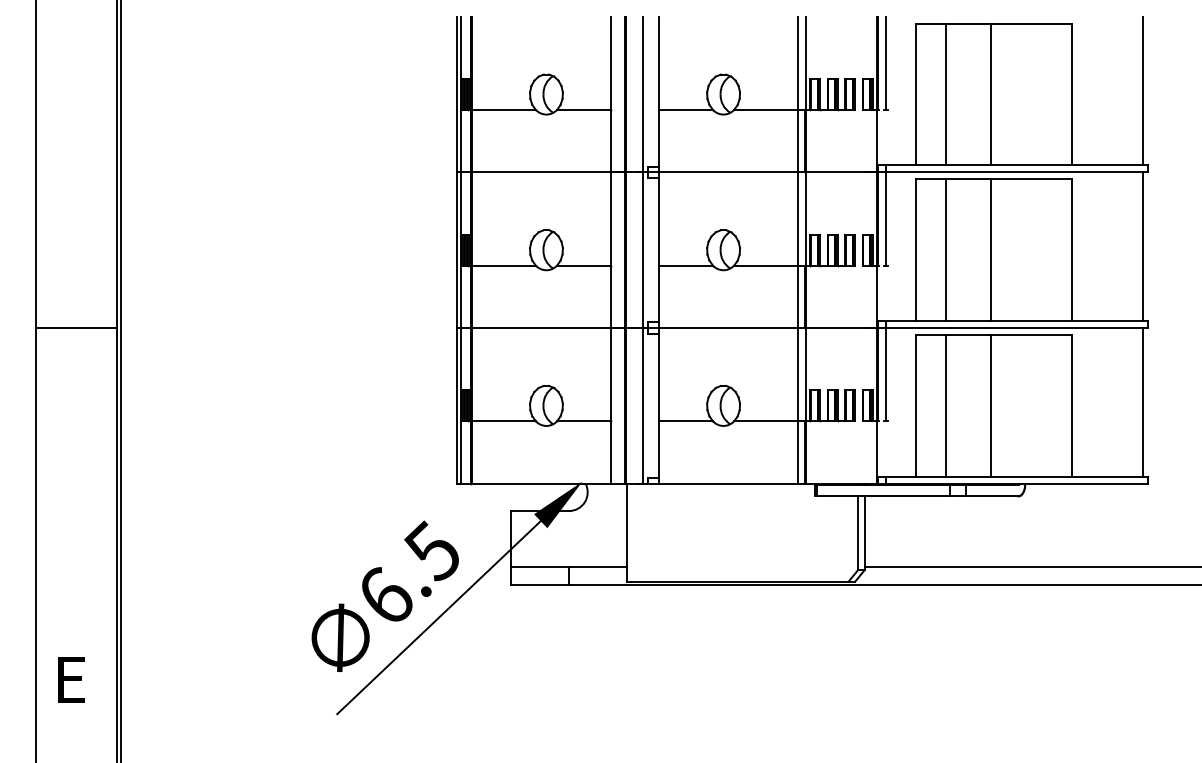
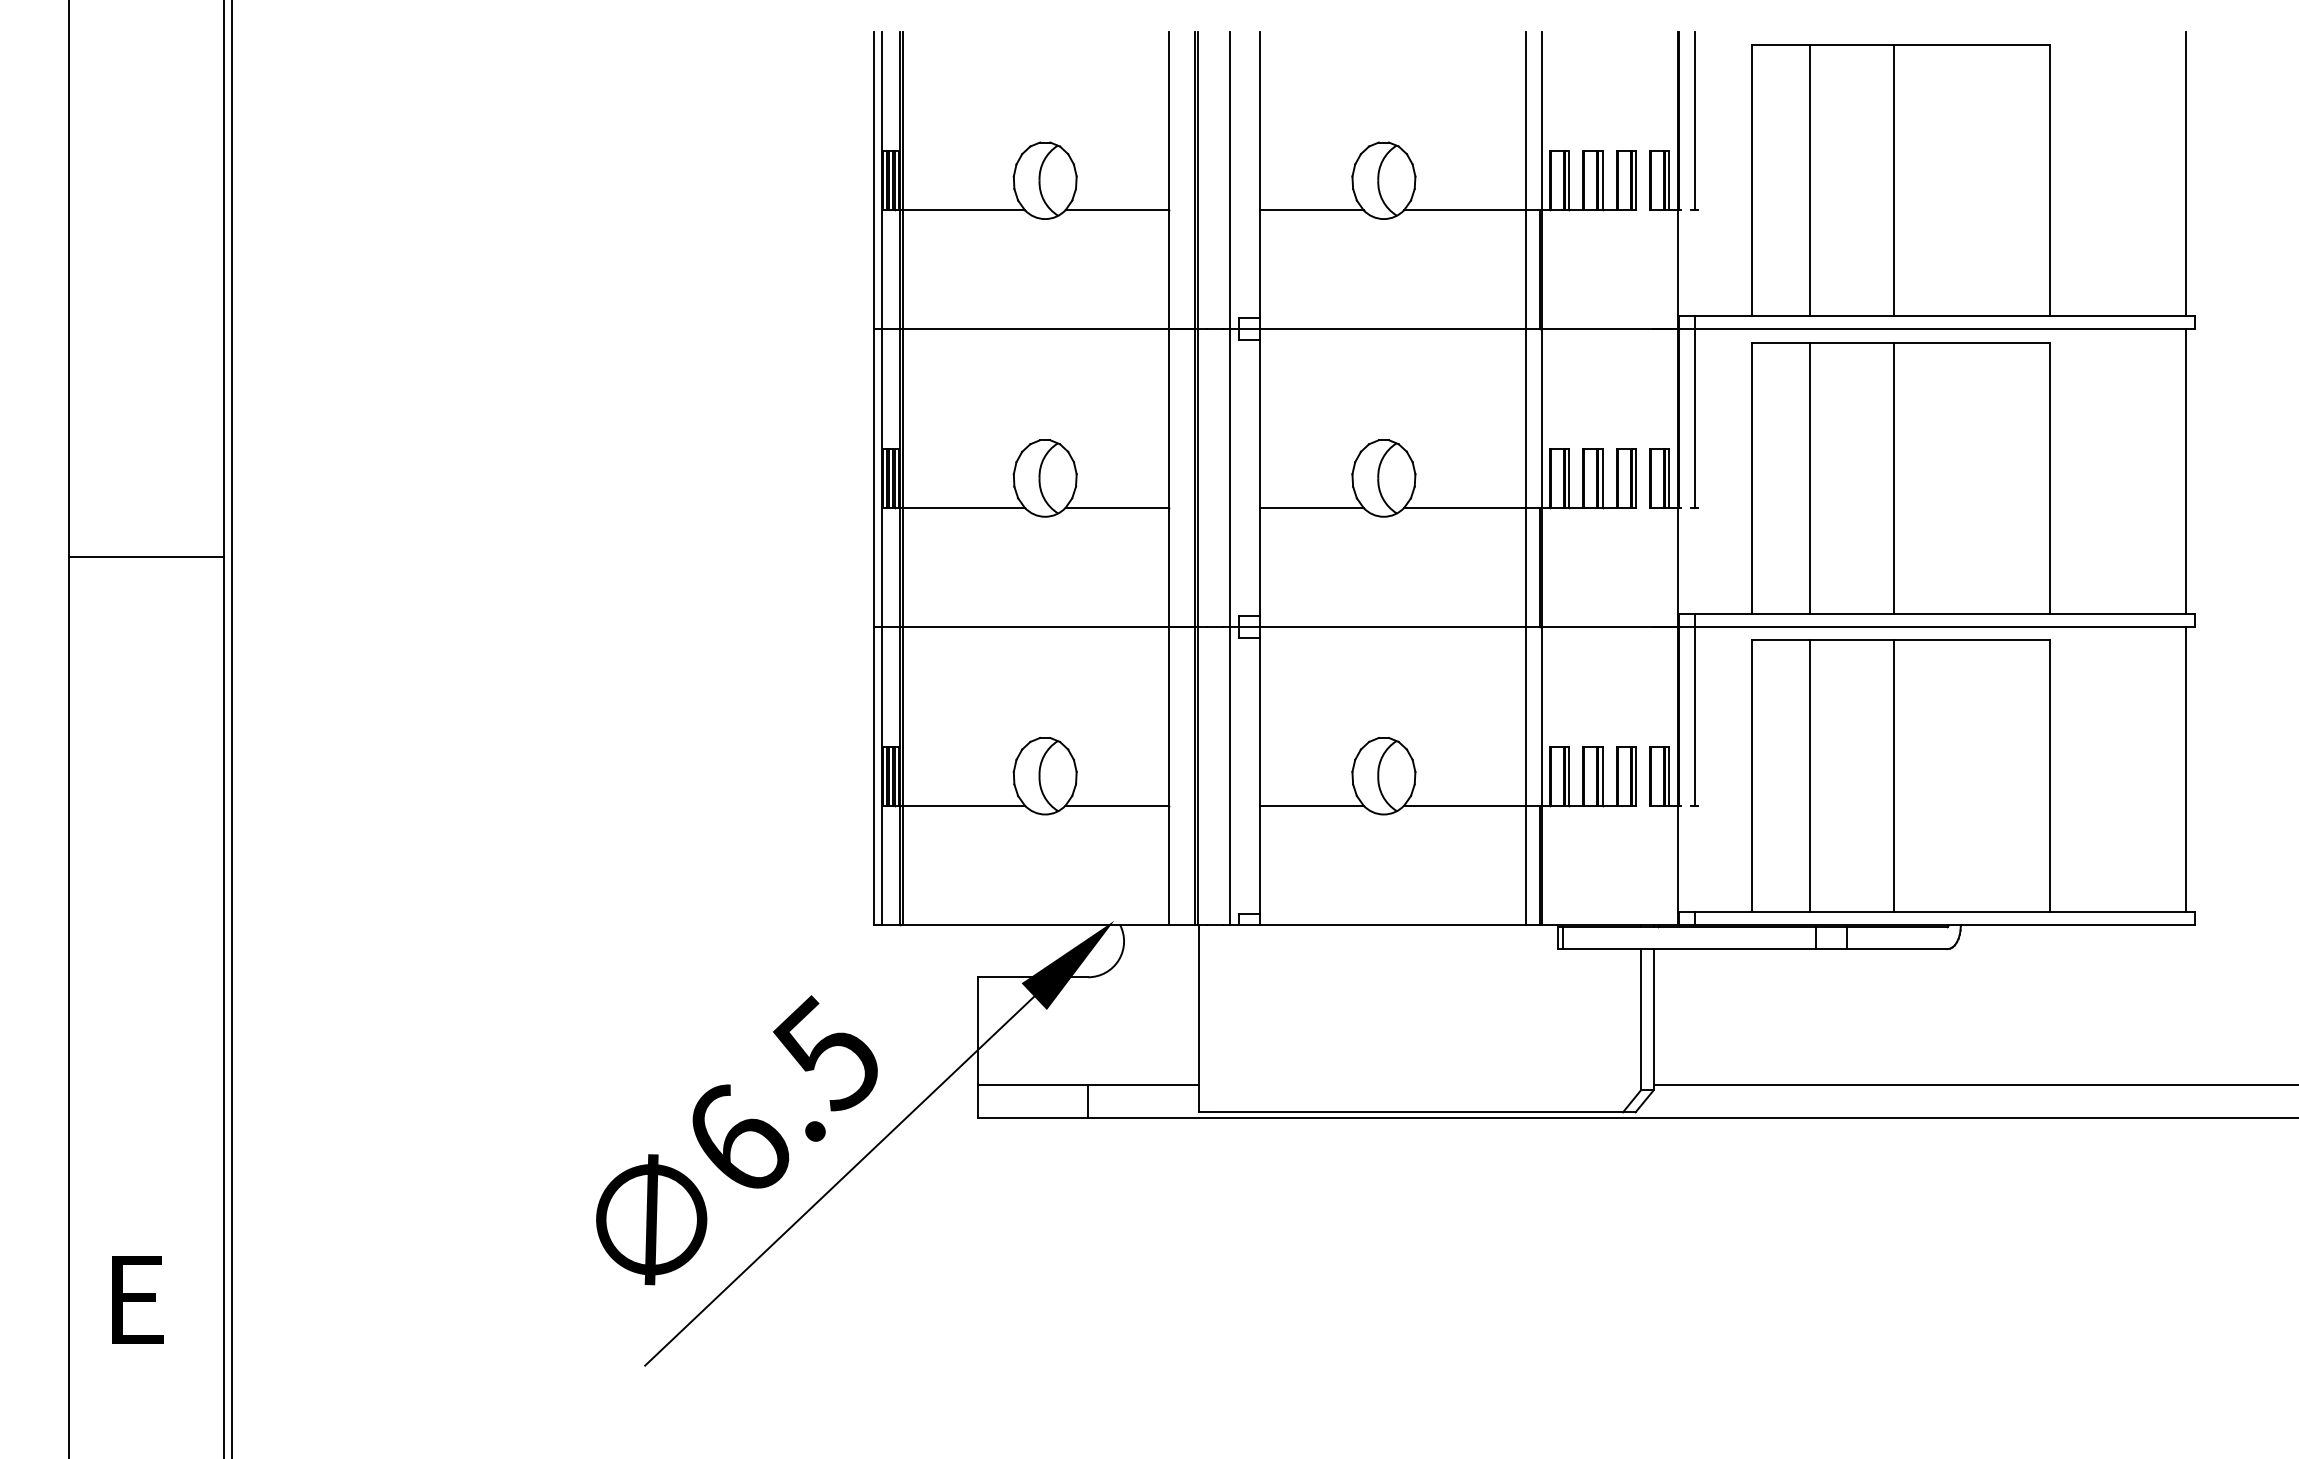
line: (76, 328) -> (146, 557), moved

